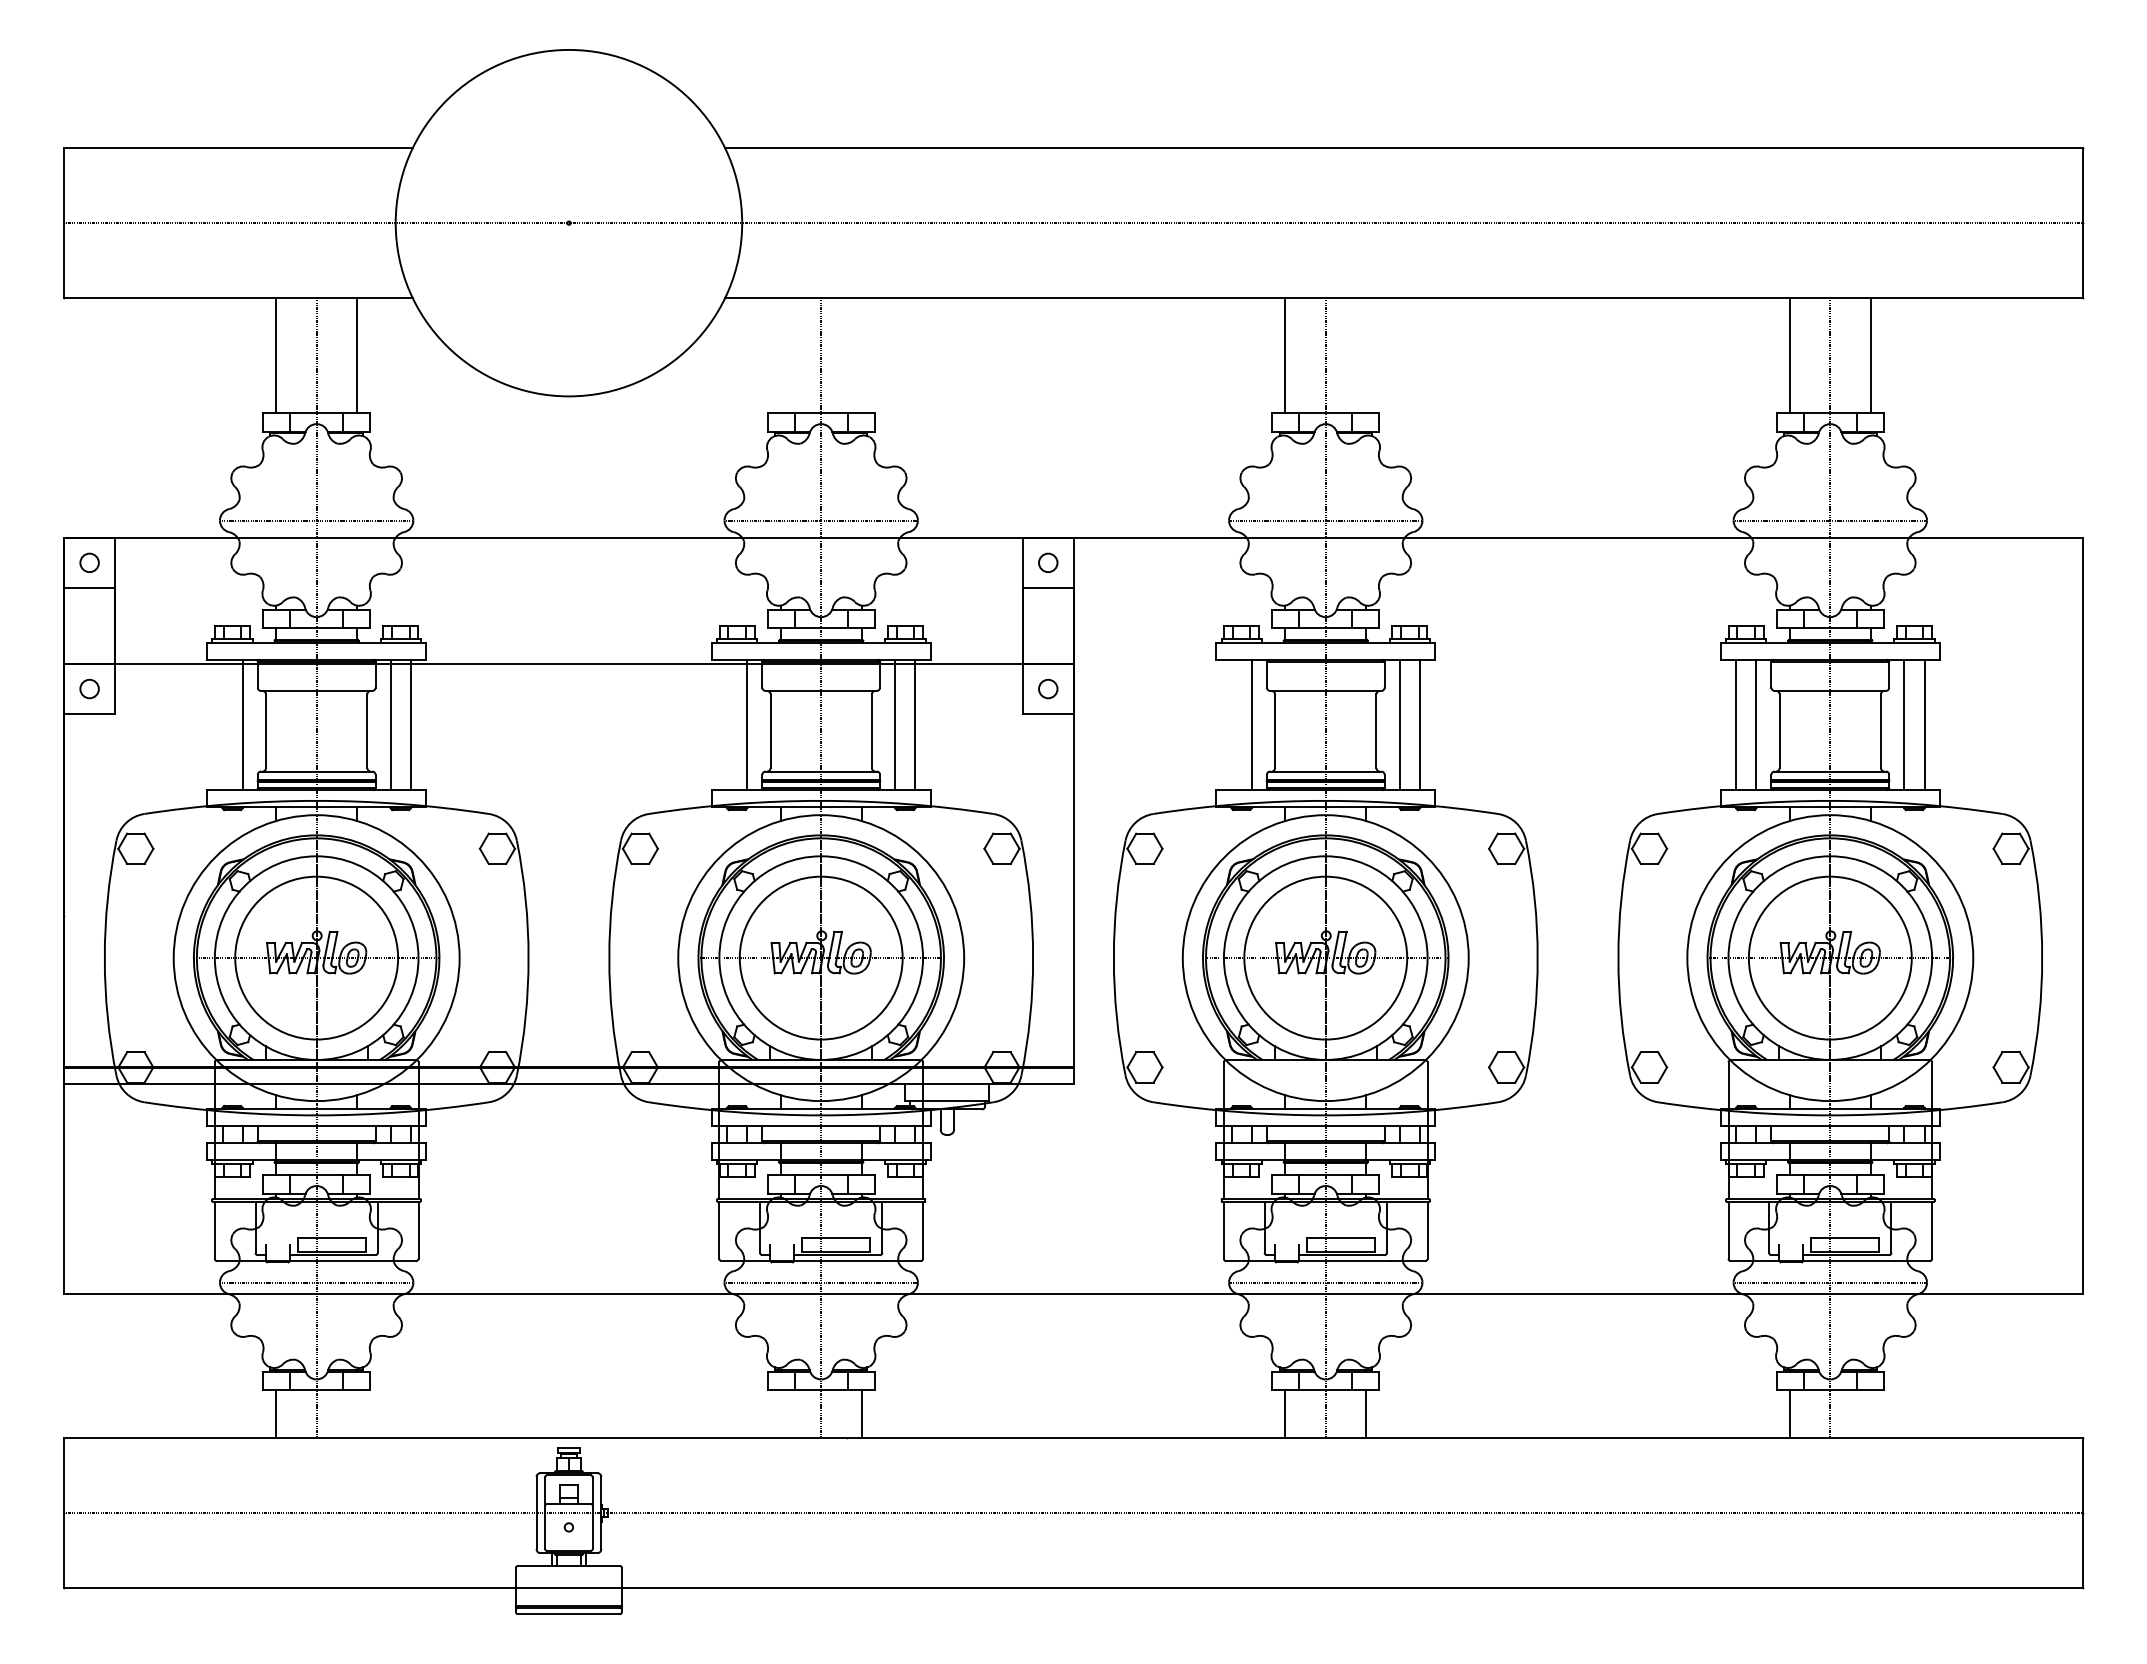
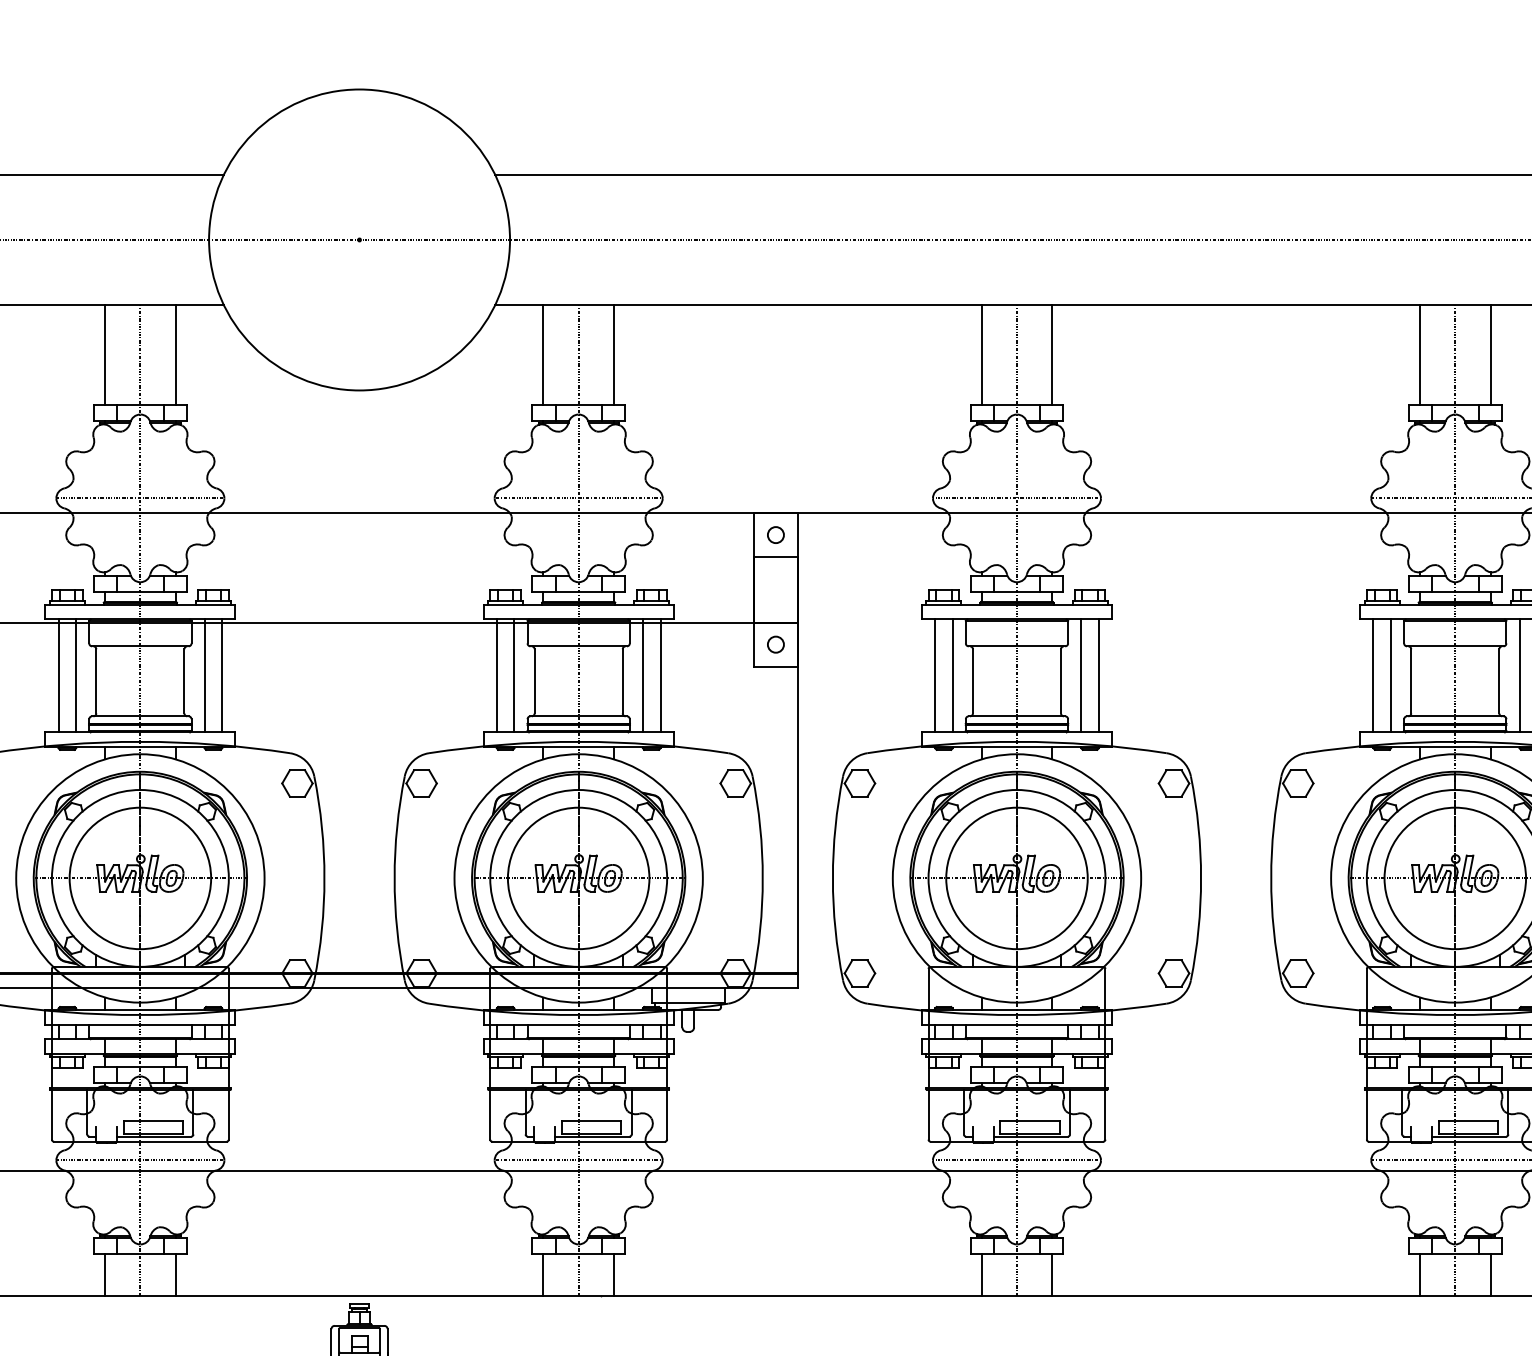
line: (780, 355) -> (543, 354), added
line: (861, 355) -> (613, 354), added
line: (1366, 355) -> (1052, 354), added
line: (222, 724) -> (58, 675), added
line: (727, 724) -> (497, 675), added
line: (1231, 724) -> (935, 675), added
line: (357, 1414) -> (175, 1274), added
line: (780, 1414) -> (543, 1274), added
line: (1870, 1414) -> (1490, 1274), added

